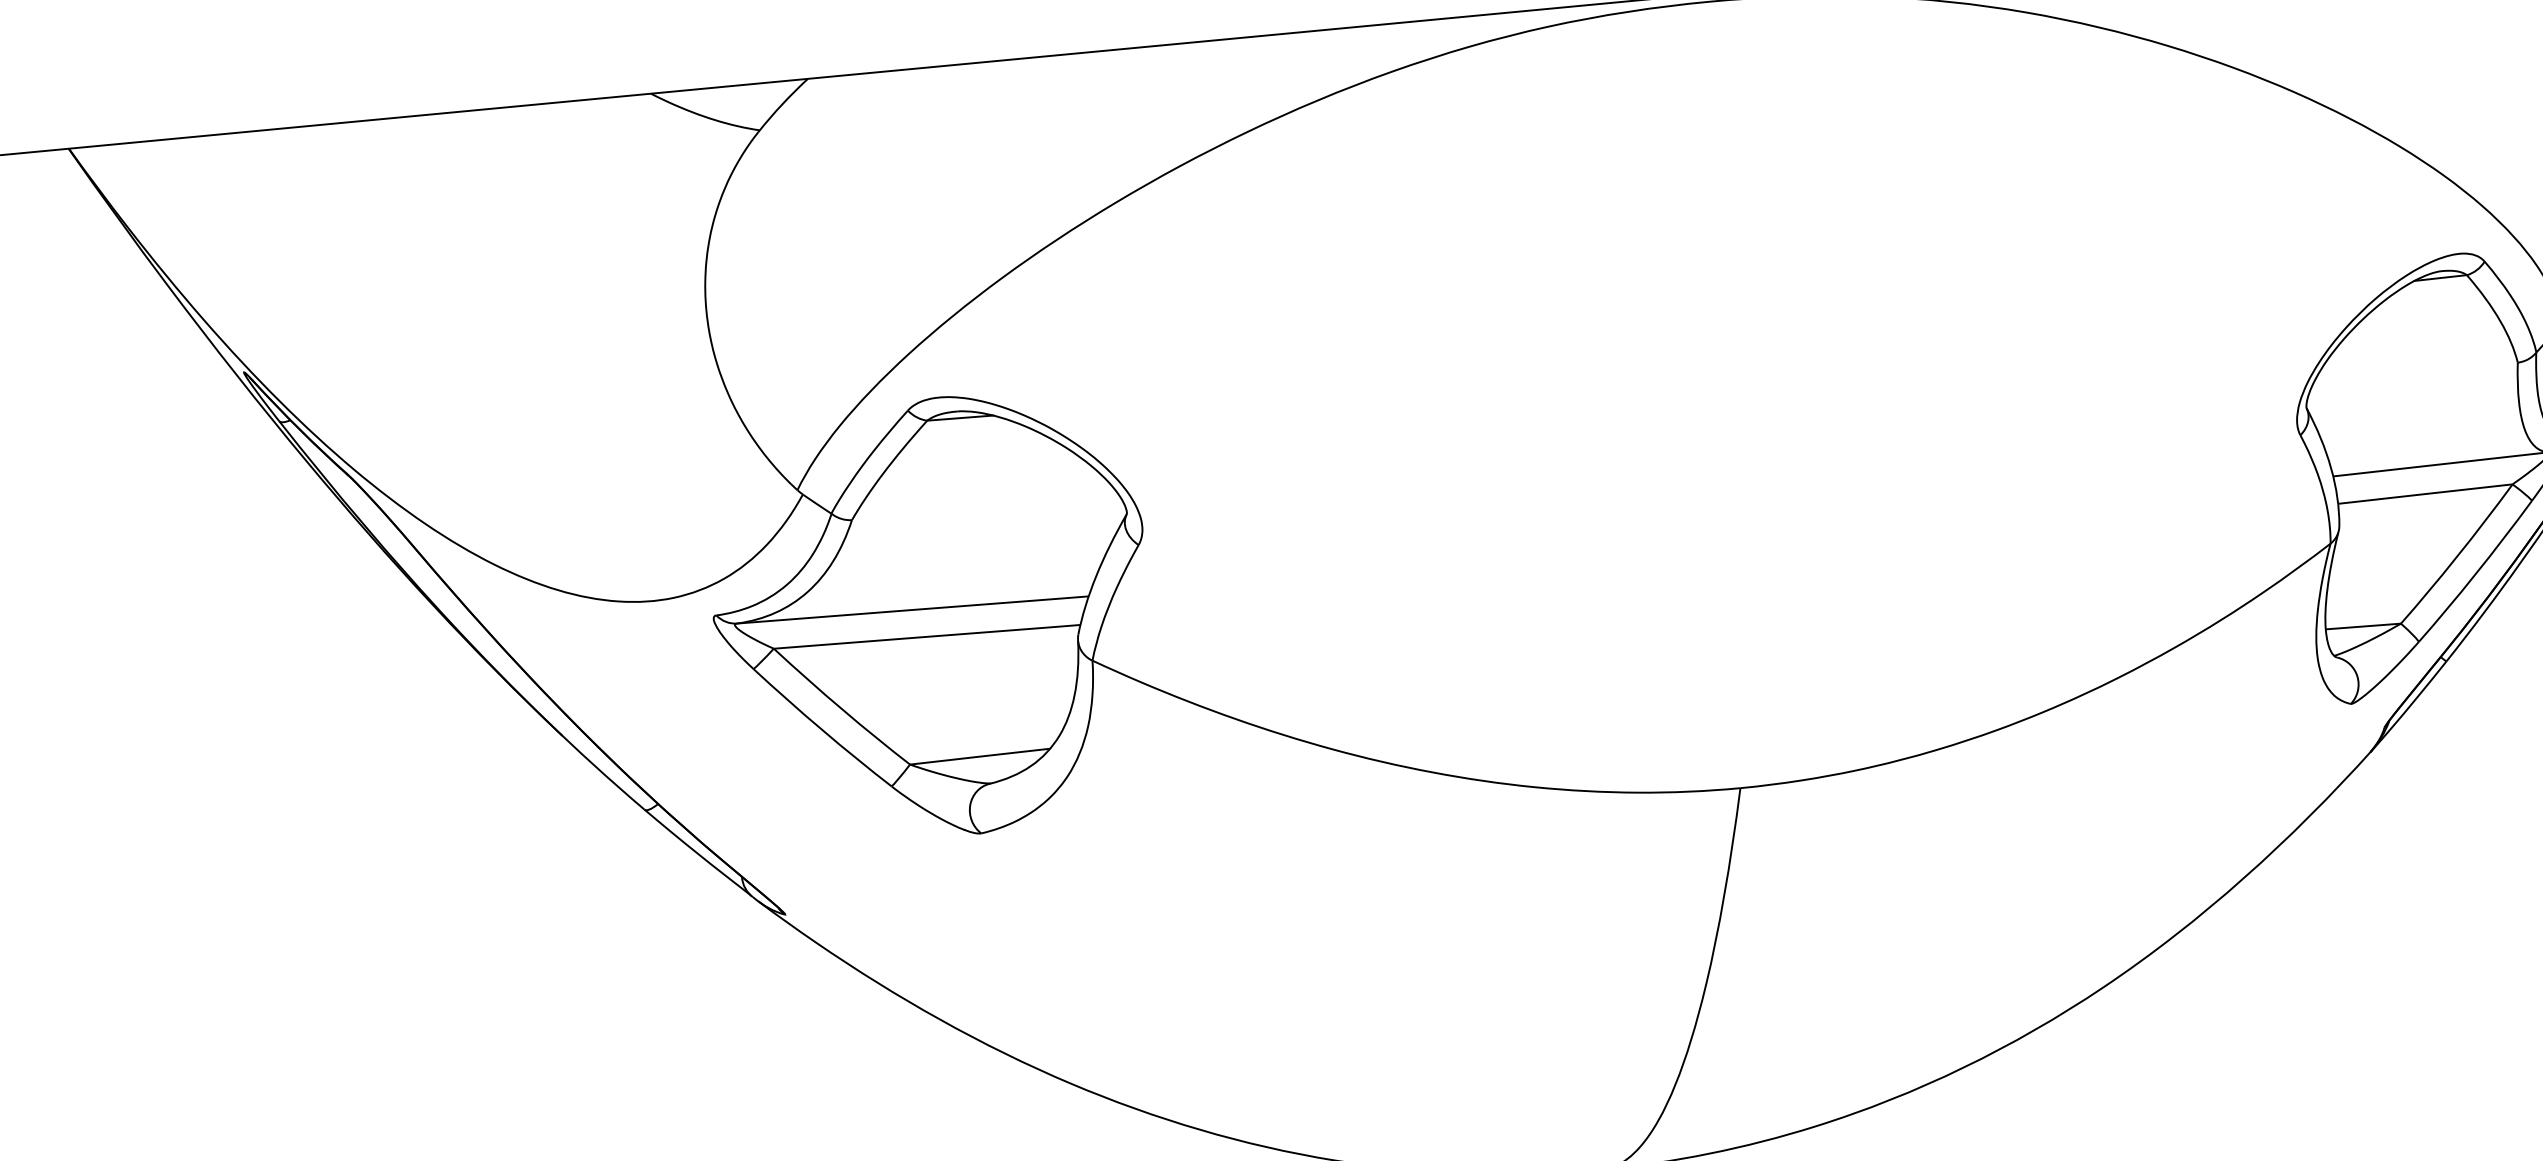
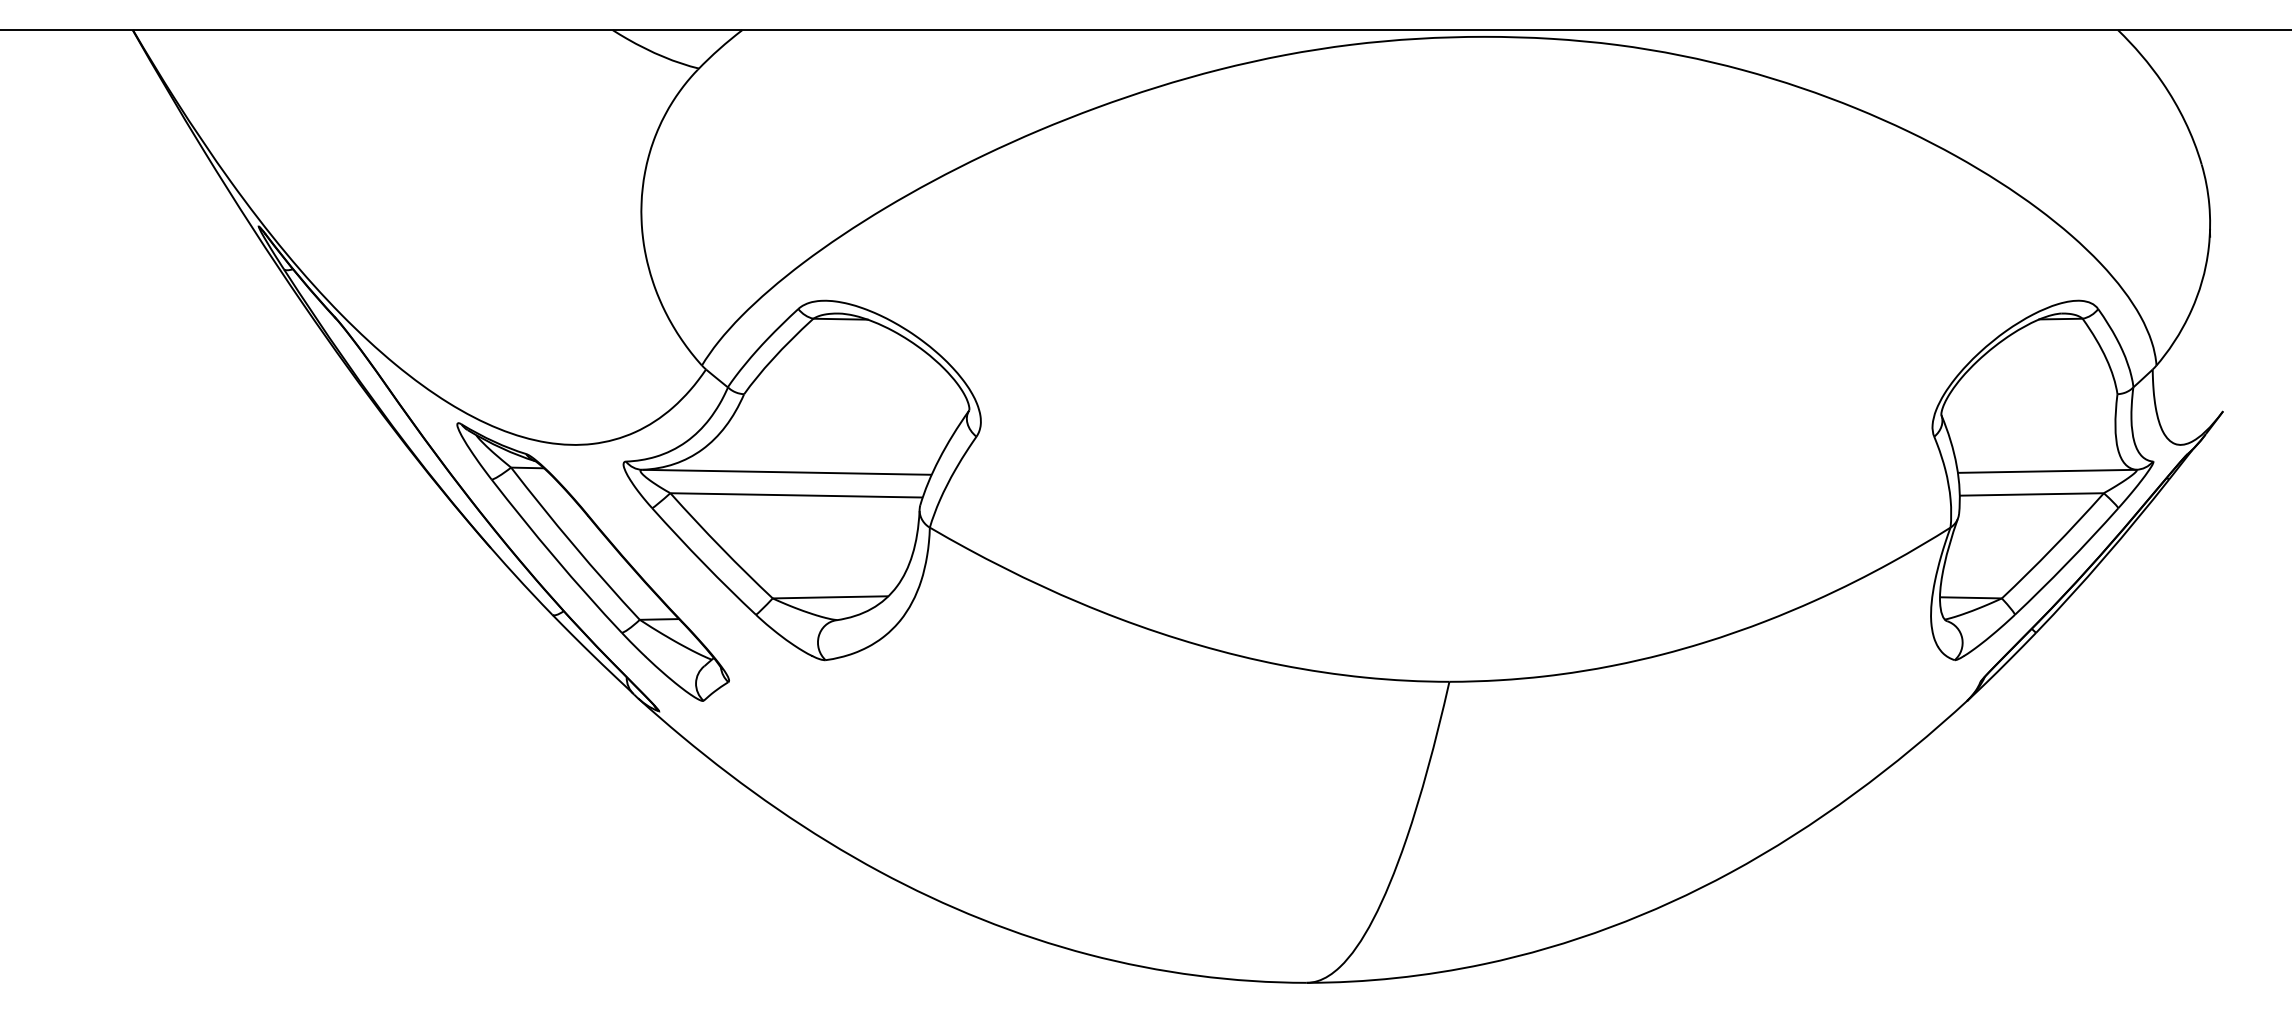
part: (687, 740) -> (592, 561), added

